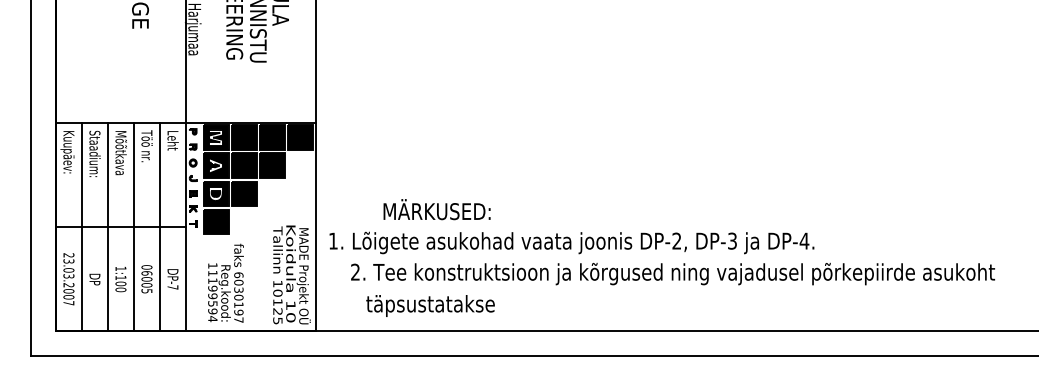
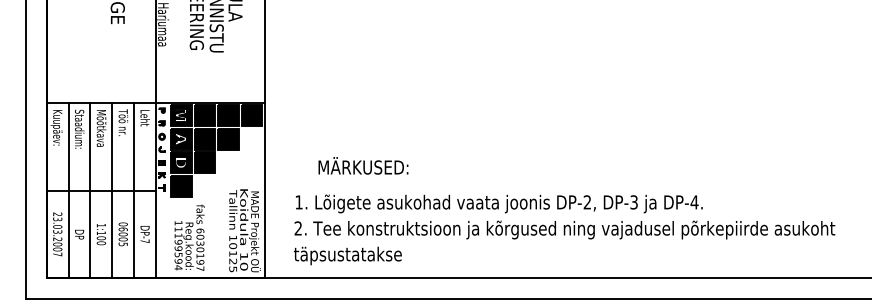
text: (436, 209) -> (362, 165), moved
text: (571, 242) -> (498, 203), moved
text: (430, 305) -> (347, 255), moved

